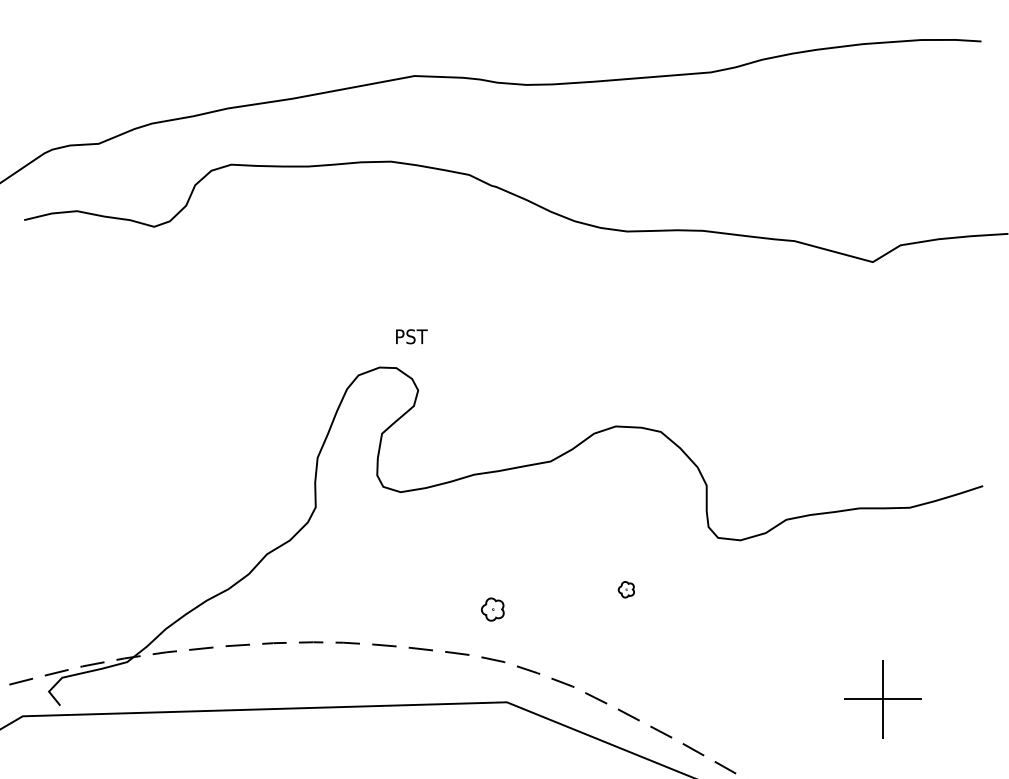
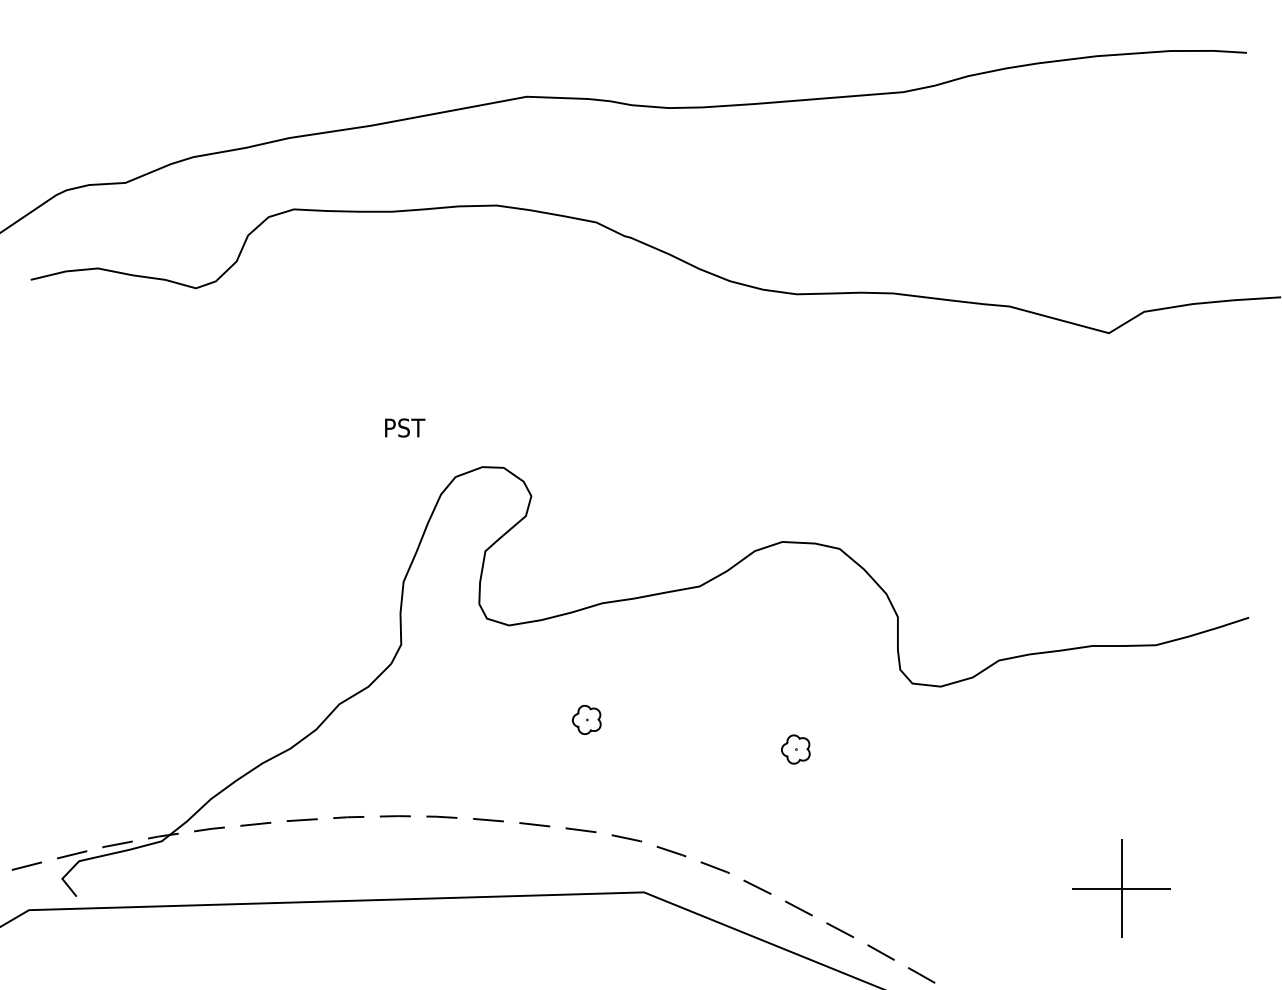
text: (411, 336) -> (404, 427), moved
part: (626, 589) -> (795, 749), size x1.43
part: (492, 609) -> (586, 719), moved

